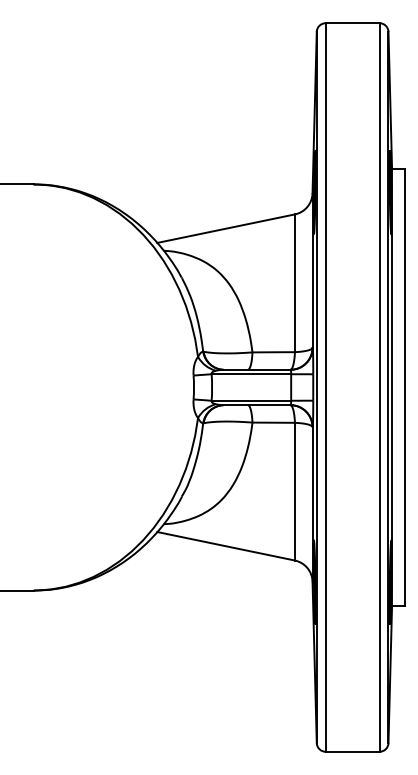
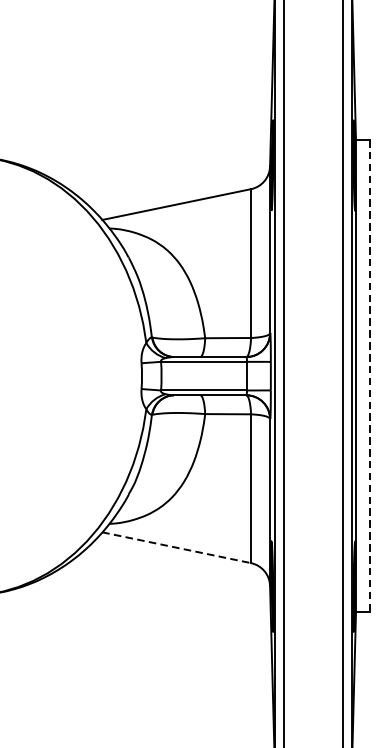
line: (405, 387) -> (370, 376), solid -> dashed
line: (226, 546) -> (177, 547), solid -> dashed

